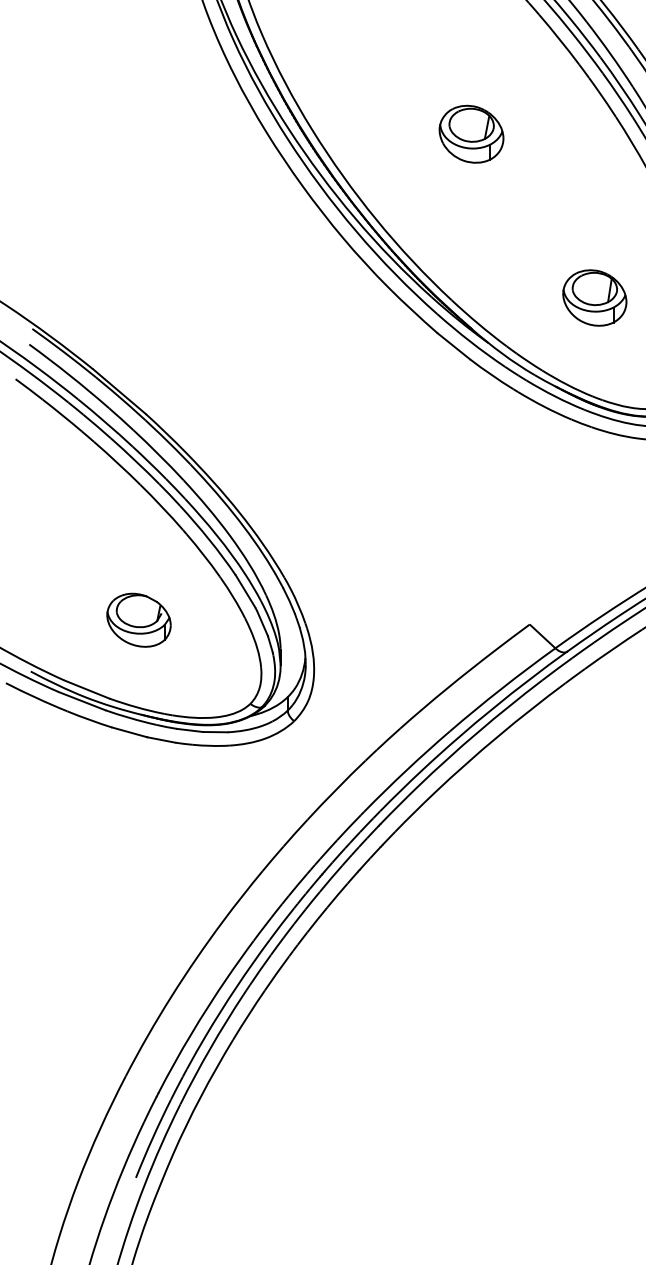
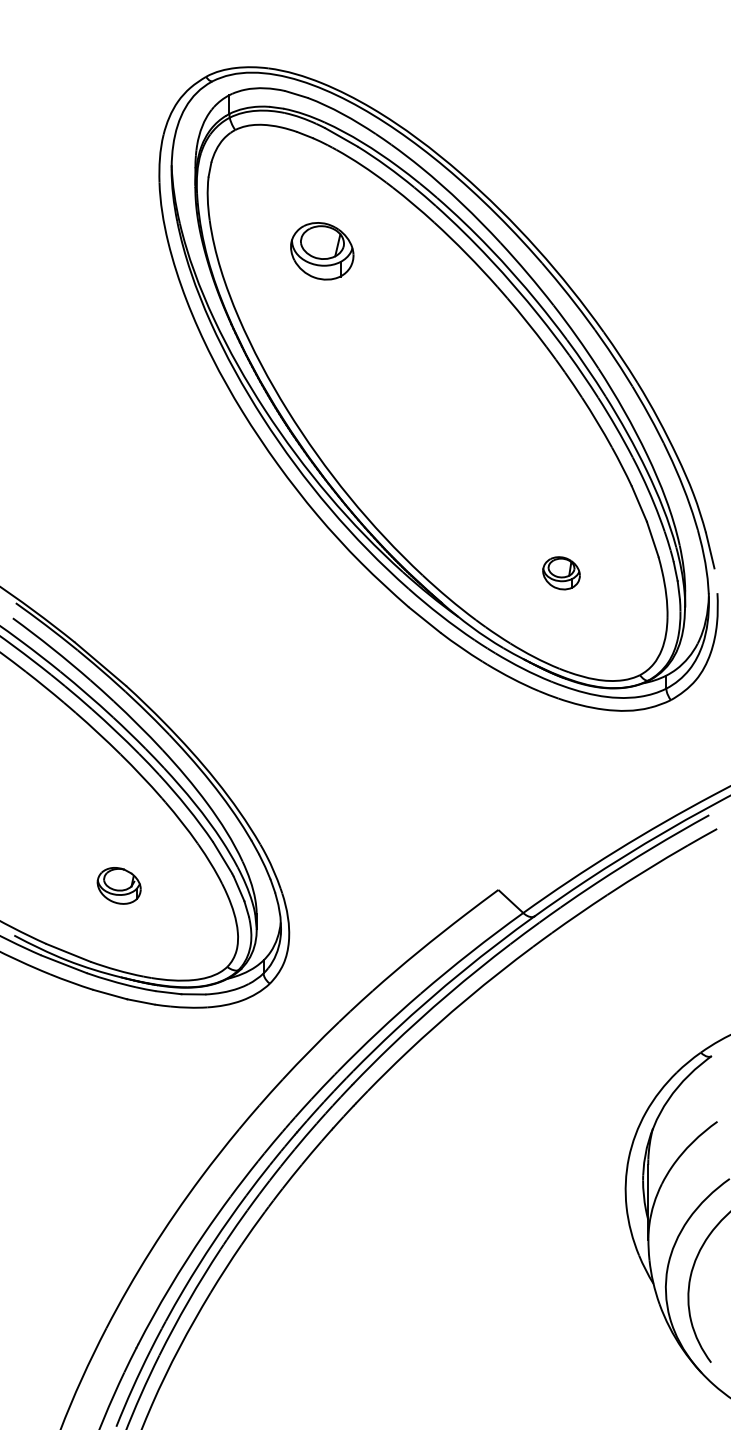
part: (471, 133) -> (441, 413), removed
part: (594, 298) -> (561, 573), size x0.6
part: (138, 619) -> (118, 885), size x0.7

